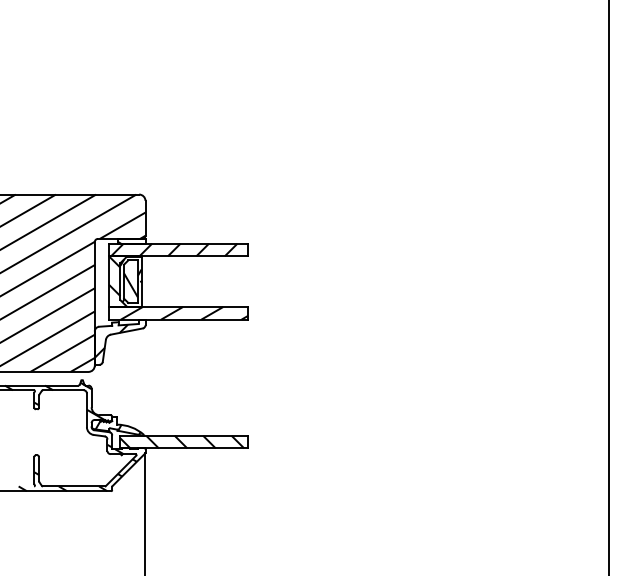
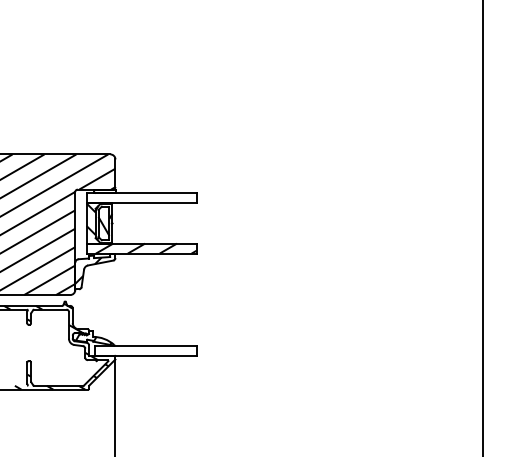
hatch: (174, 249) -> (138, 197), removed
hatch: (182, 441) -> (144, 350), removed

